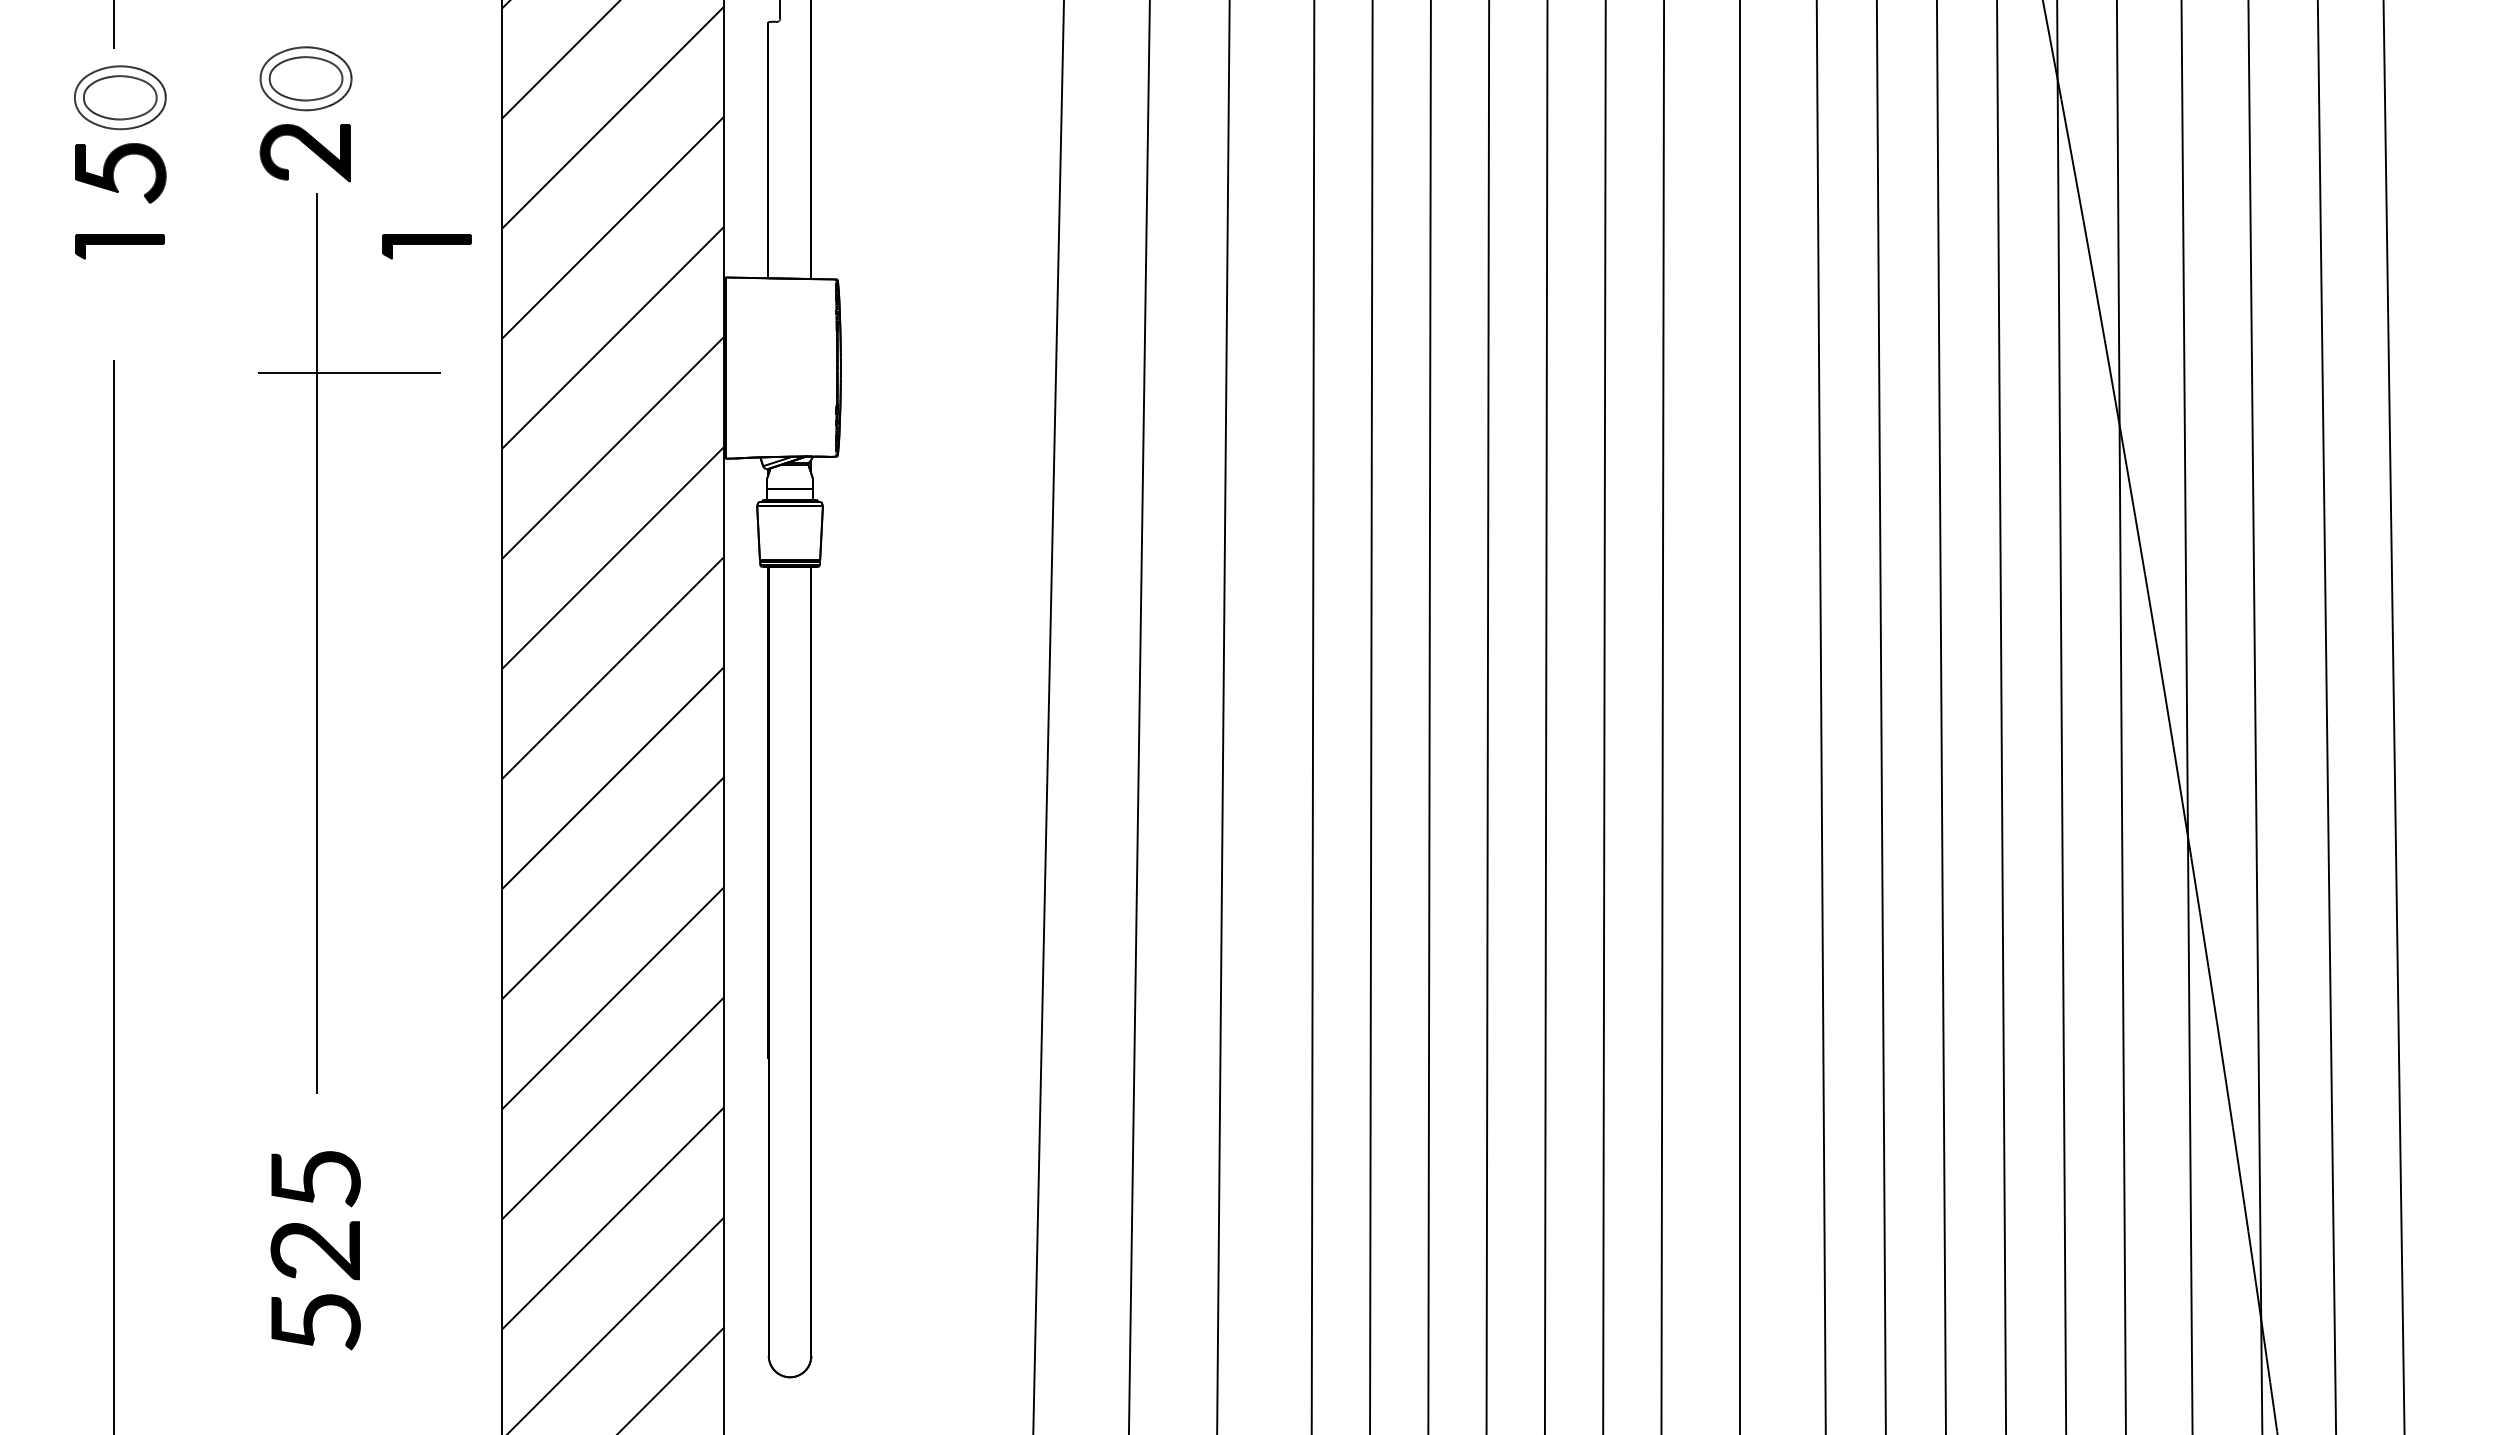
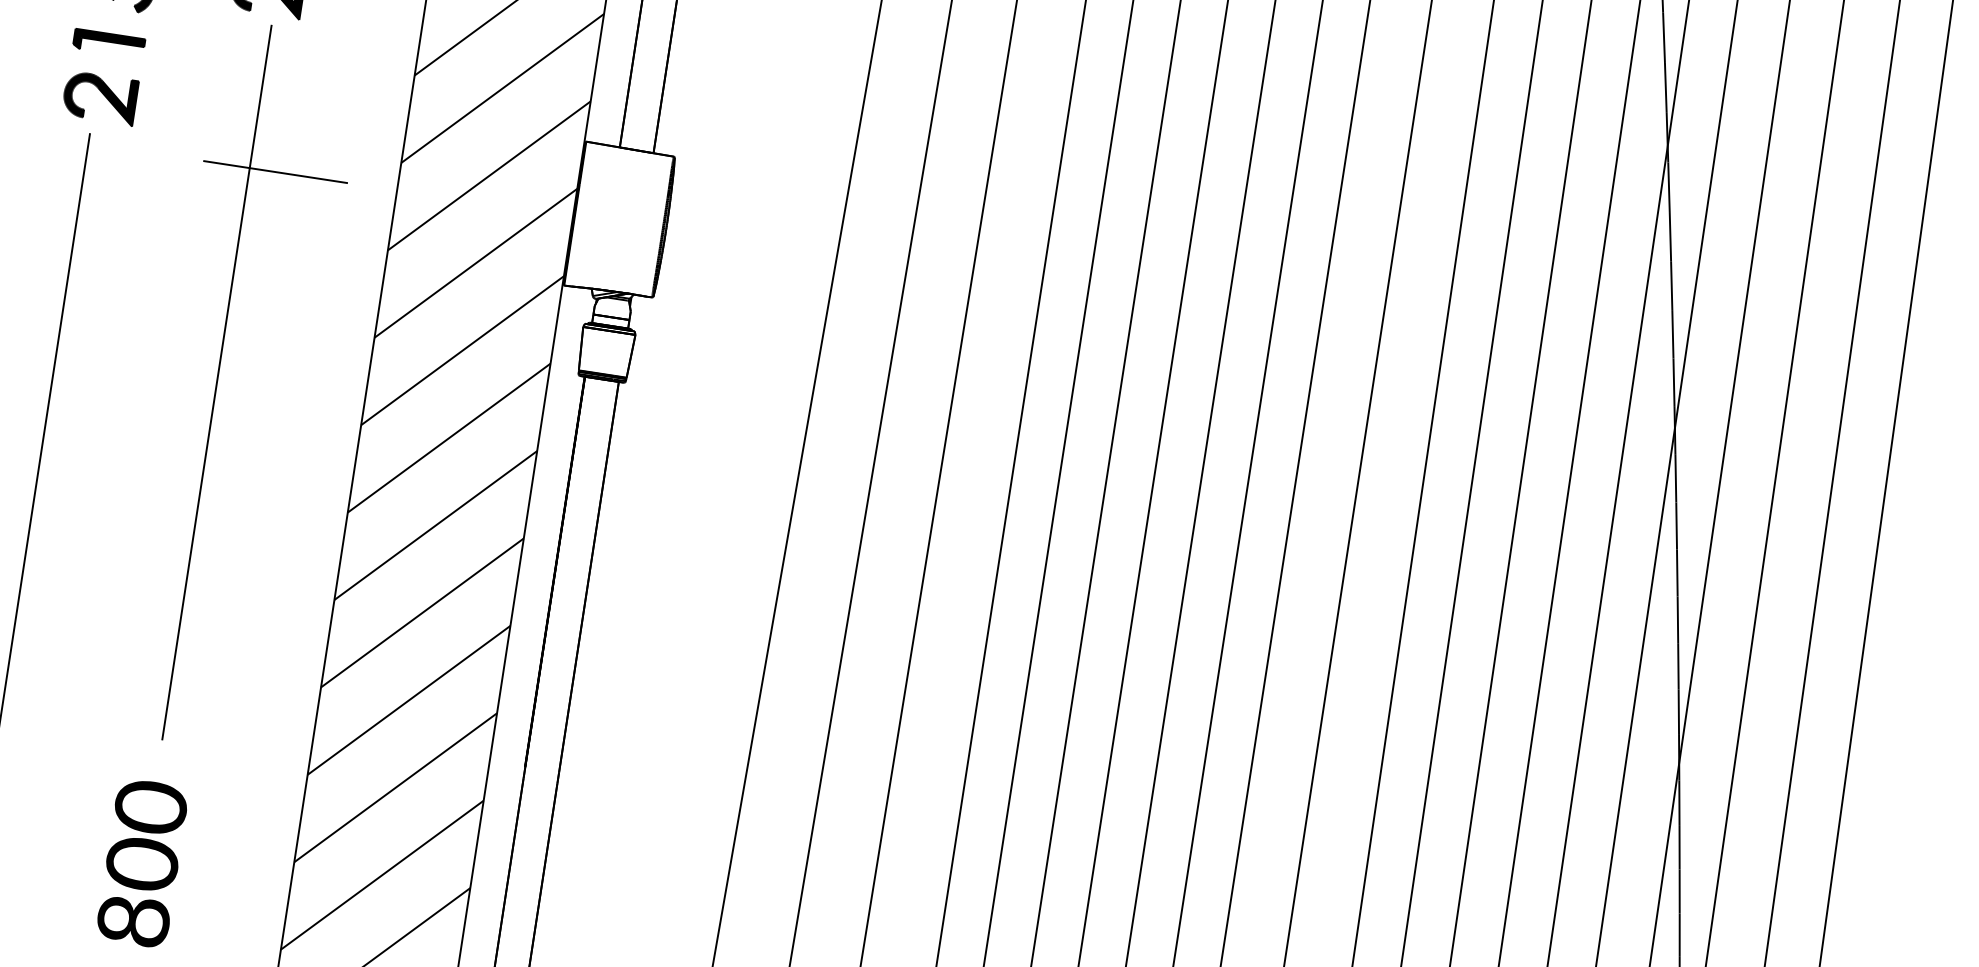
part: (426, 246) -> (352, 80), removed
part: (119, 315) -> (100, 98), added
text: (315, 1248) -> (142, 862), 525 -> 800

